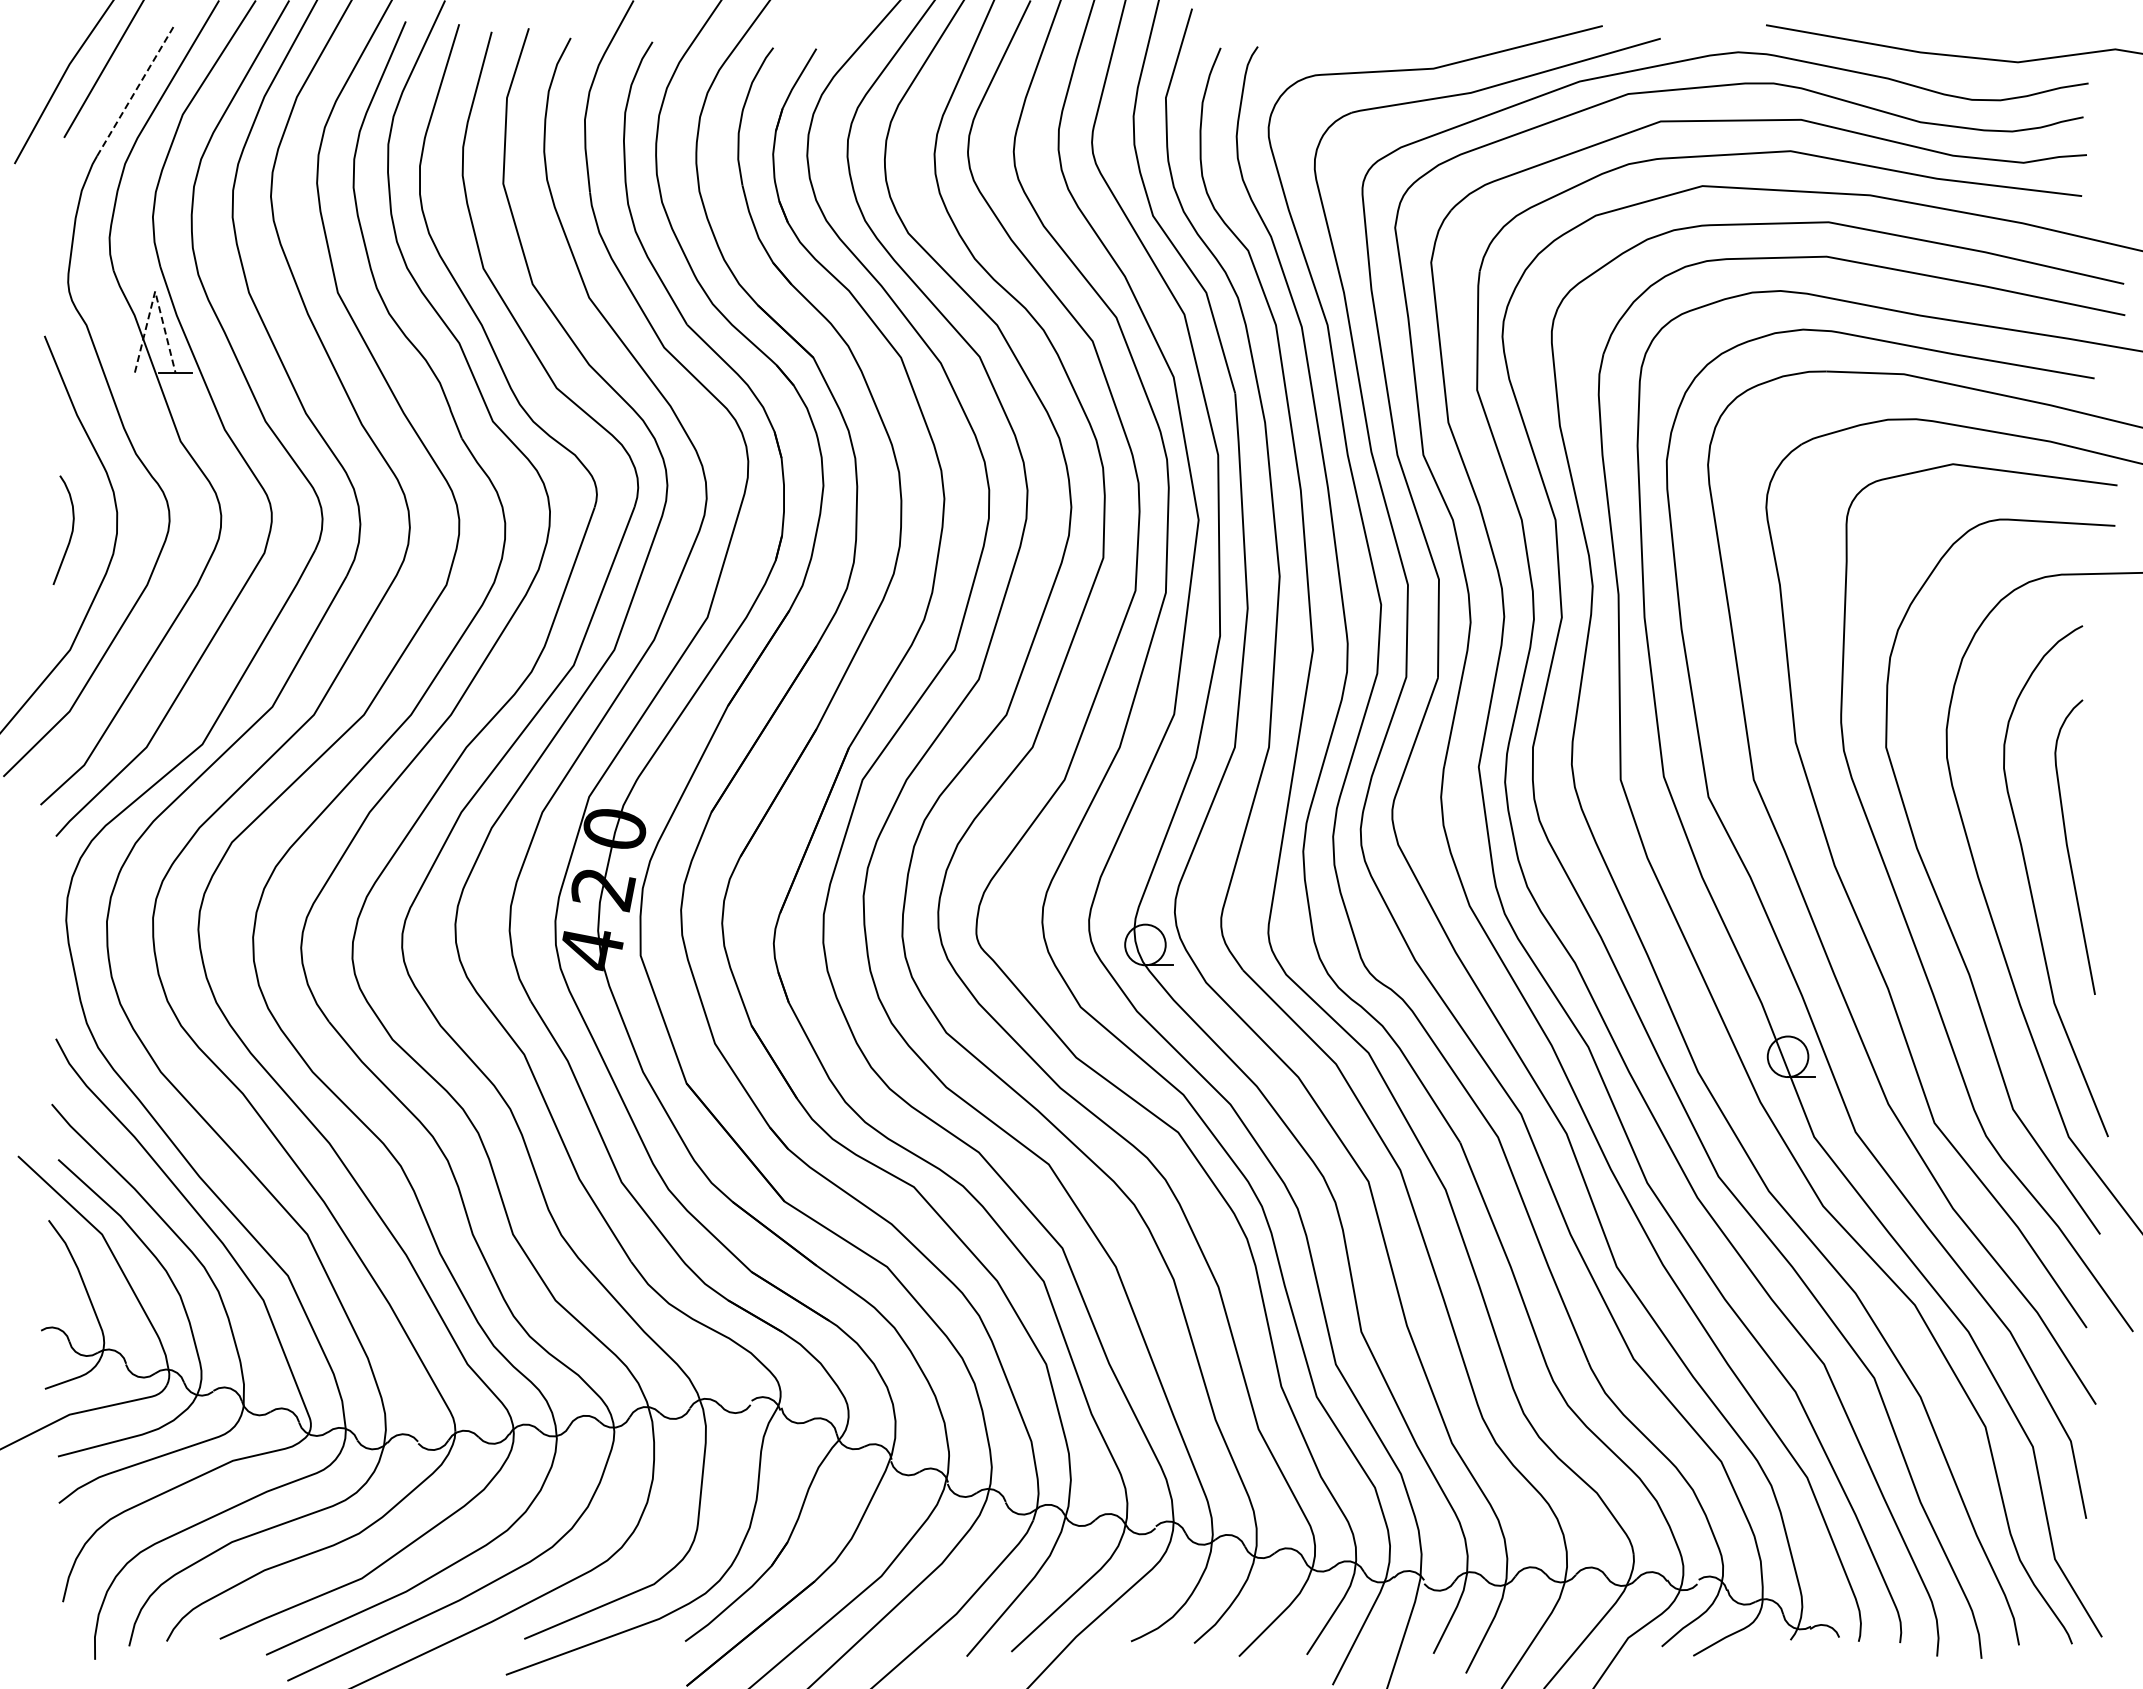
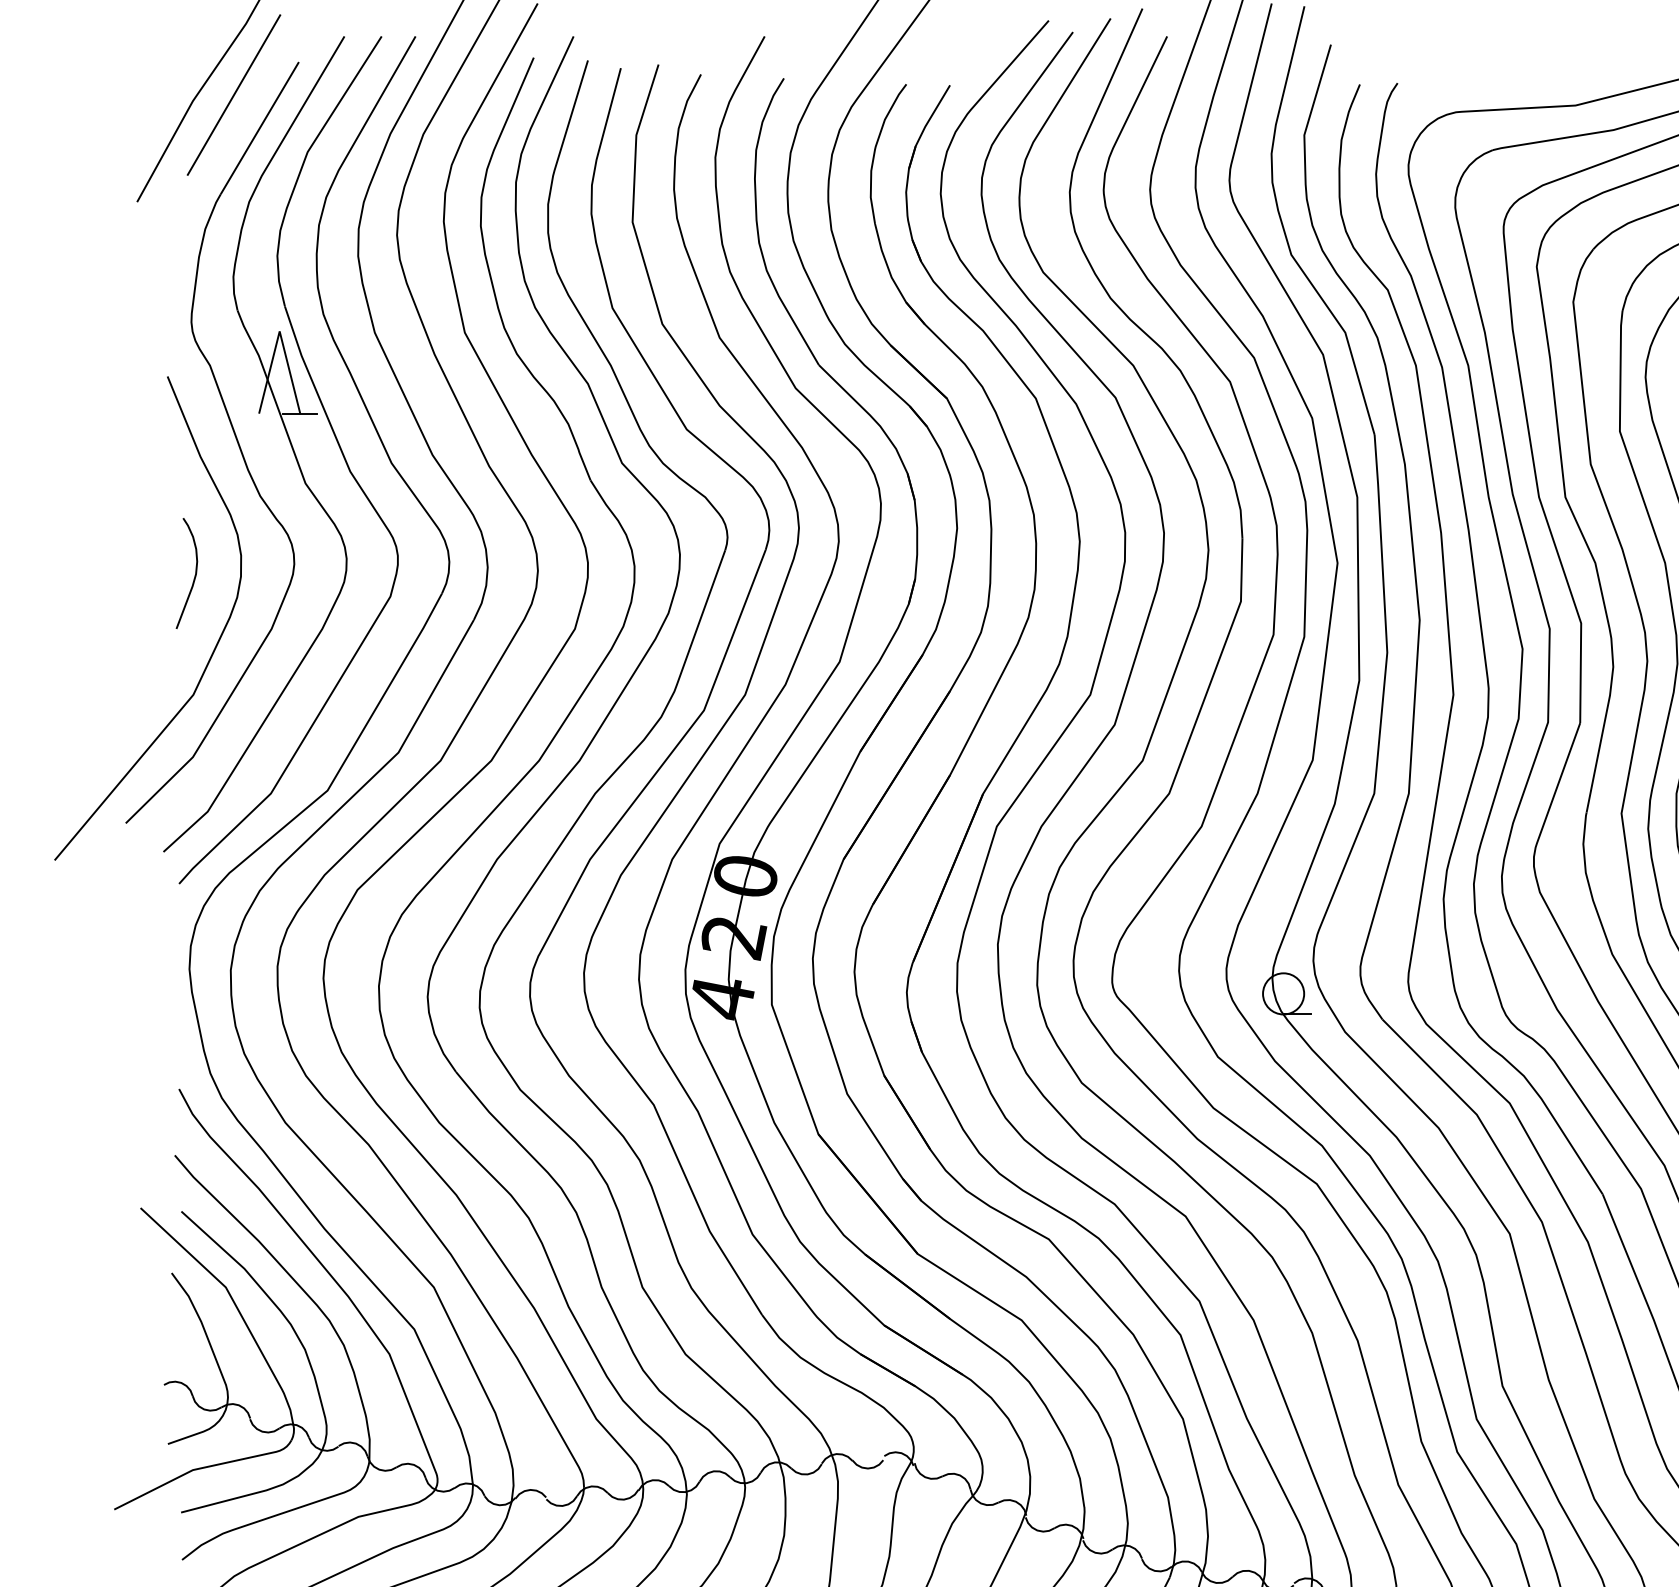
line: (135, 91) -> (259, 128), dashed -> solid
line: (155, 291) -> (279, 331), dashed -> solid

